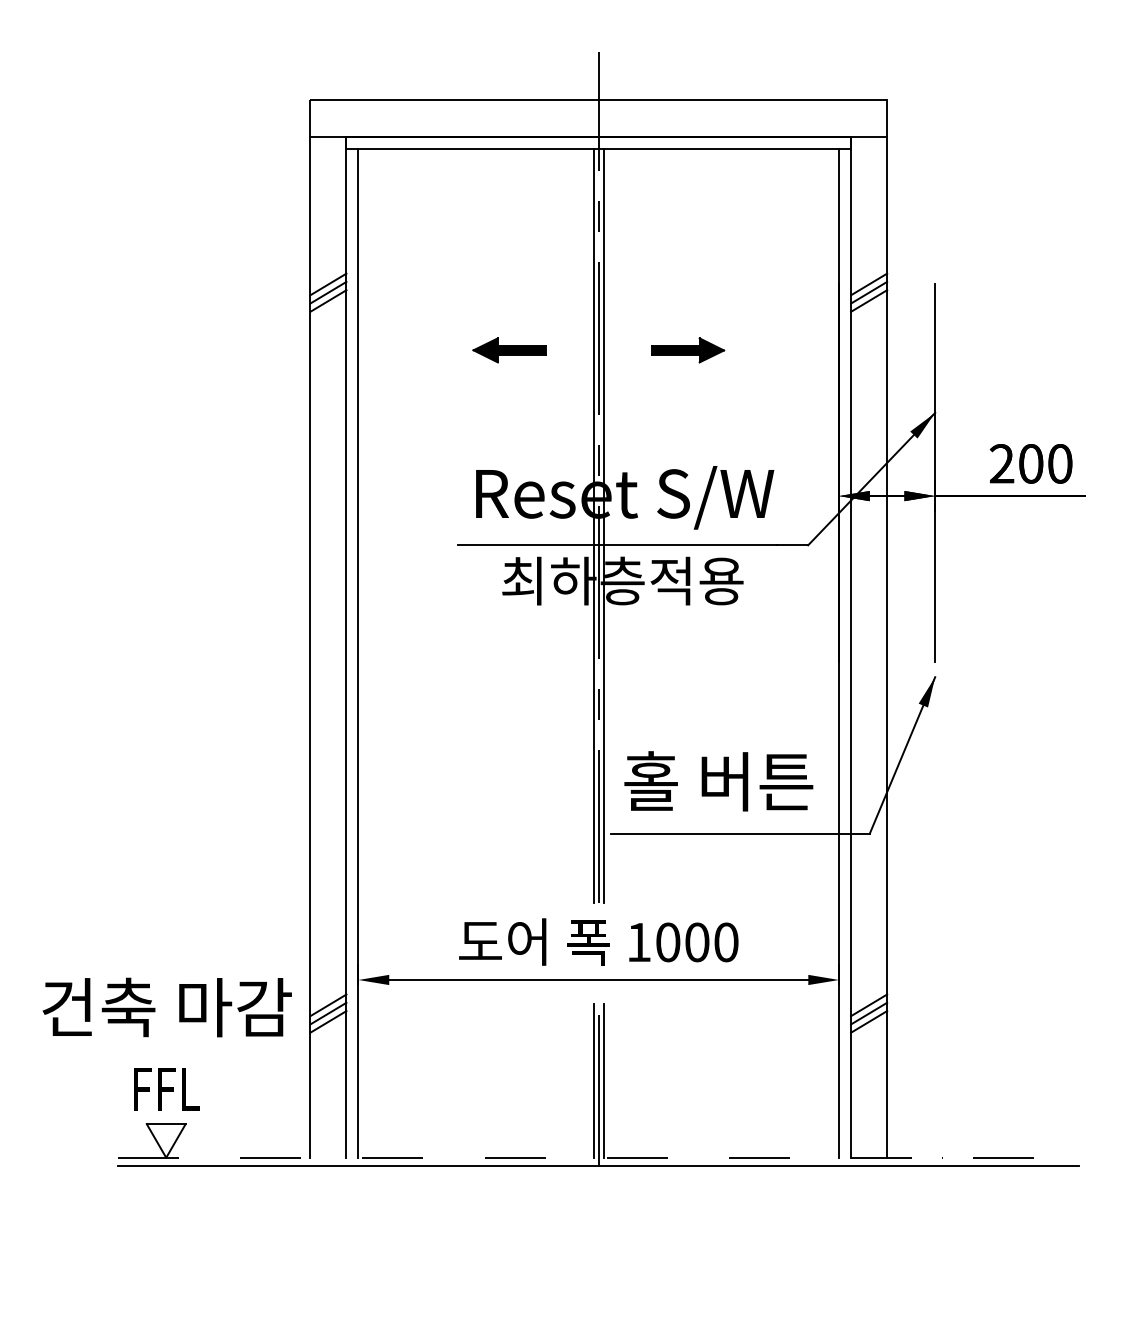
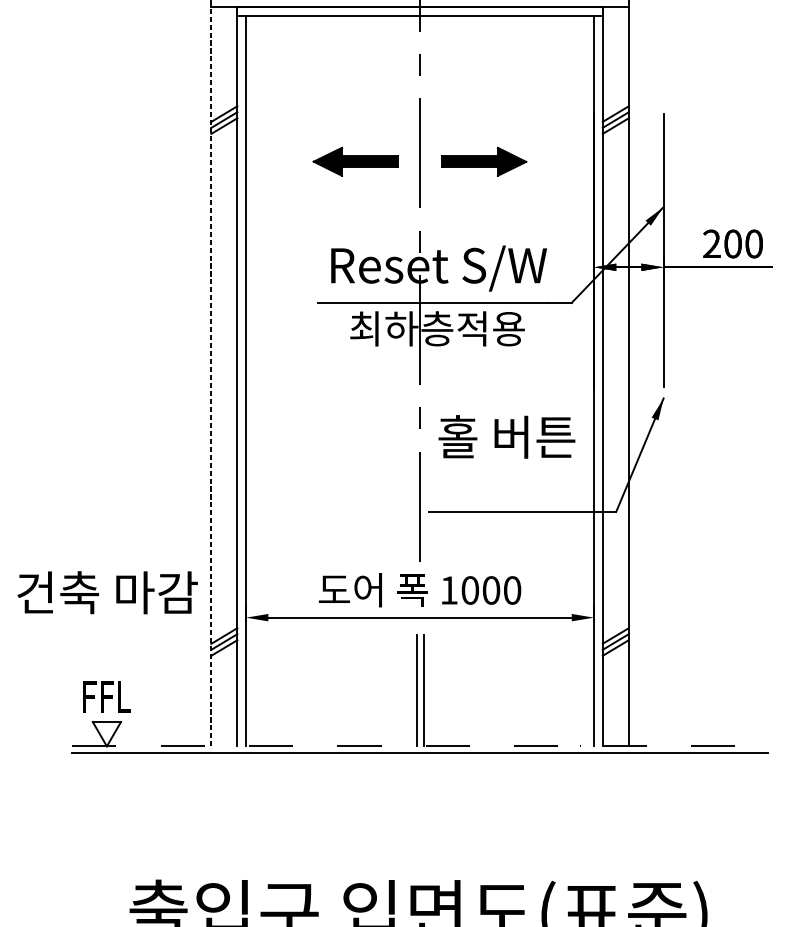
part: (509, 350) -> (355, 161), size x1.6
part: (688, 350) -> (485, 161), size x1.6
line: (593, 525) -> (416, 288), removed
line: (603, 525) -> (423, 288), removed
line: (310, 647) -> (211, 376), solid -> dashed
text: (718, 781) -> (506, 437), moved
text: (166, 1007) -> (107, 592), moved
line: (598, 1085) -> (419, 694), removed

